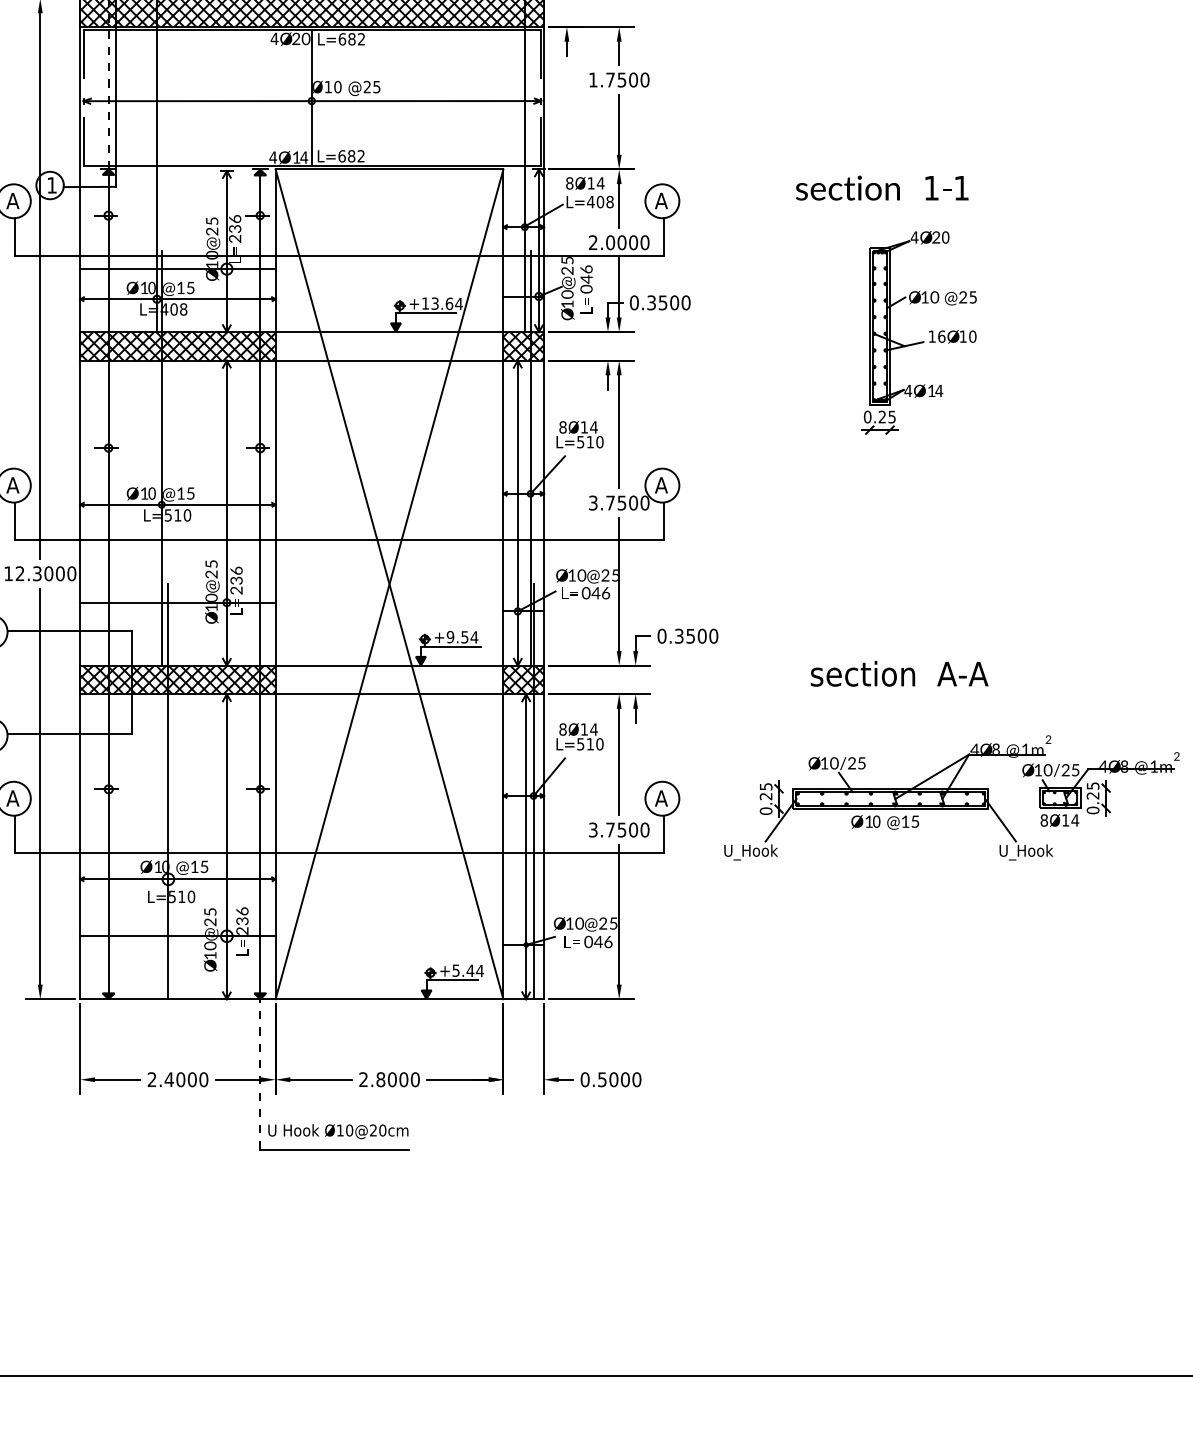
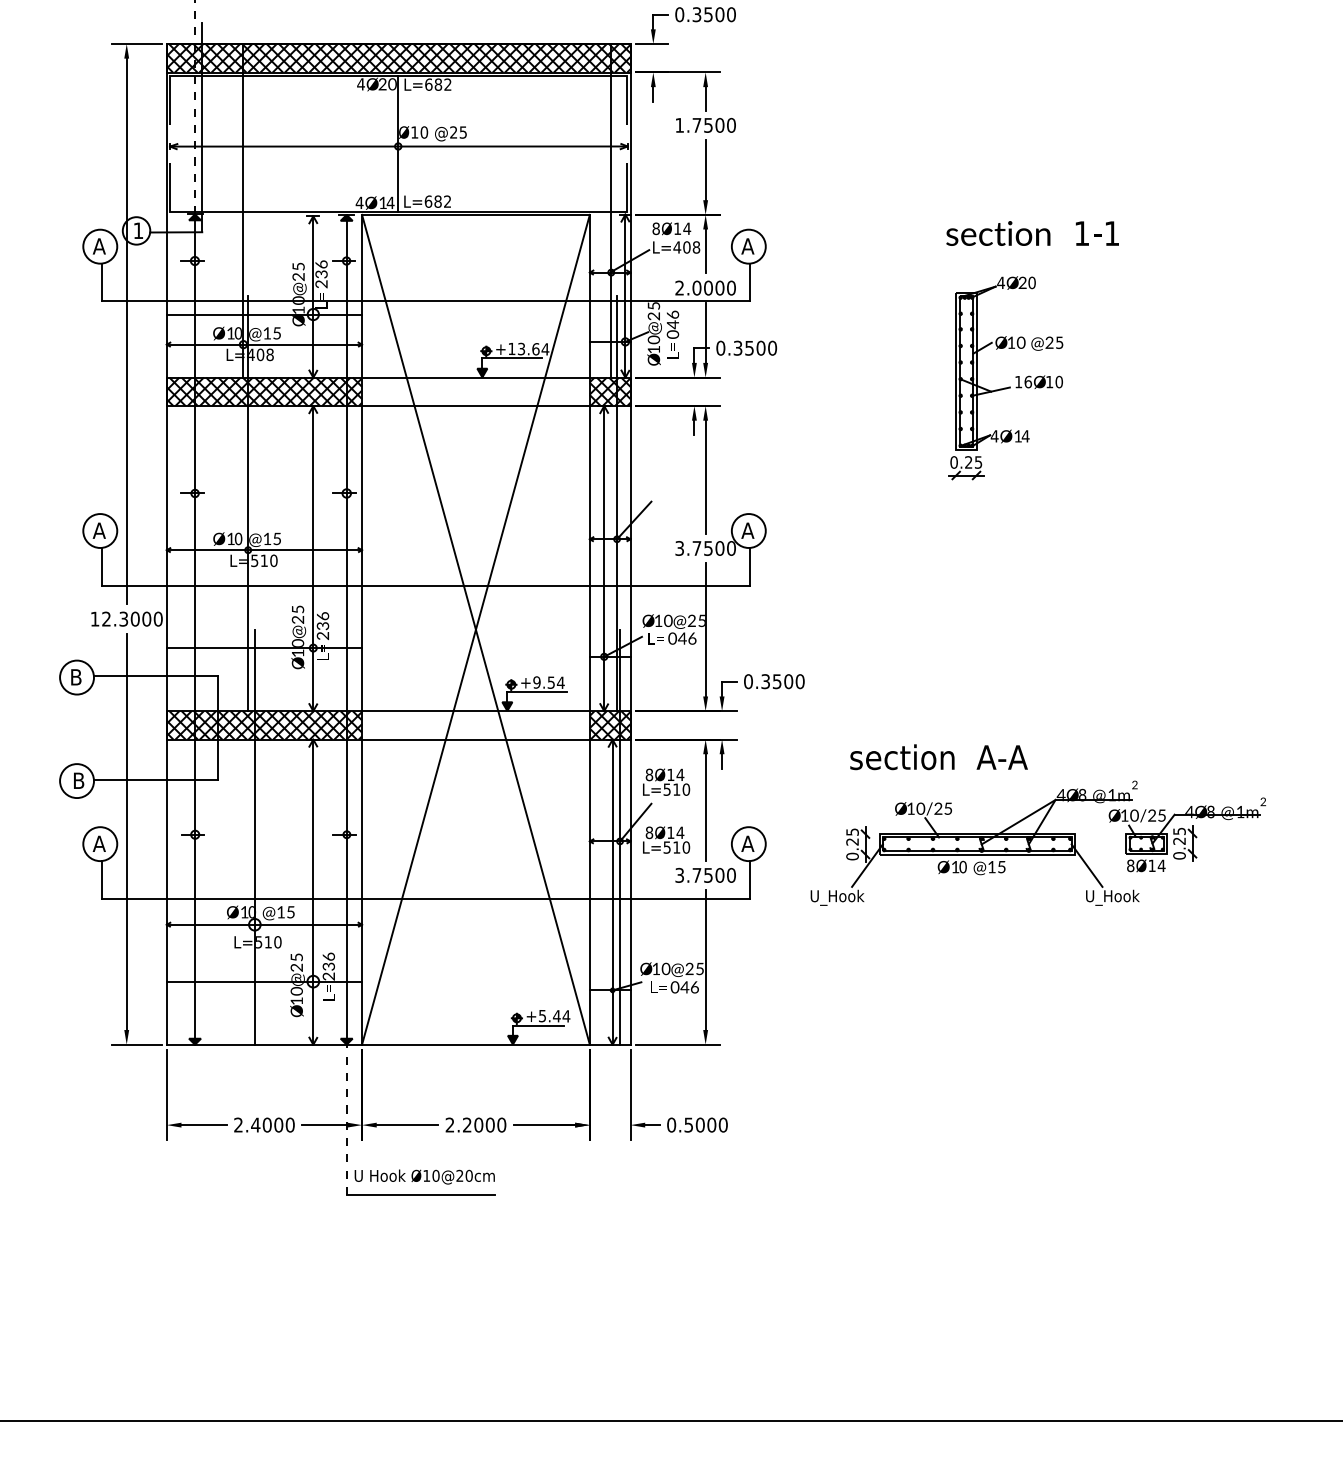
text: (882, 188) -> (1032, 233), moved
text: (580, 434) -> (666, 839), moved
text: (899, 674) -> (938, 757), moved
text: (380, 1079) -> (466, 1124), 2.8000 -> 2.2000

